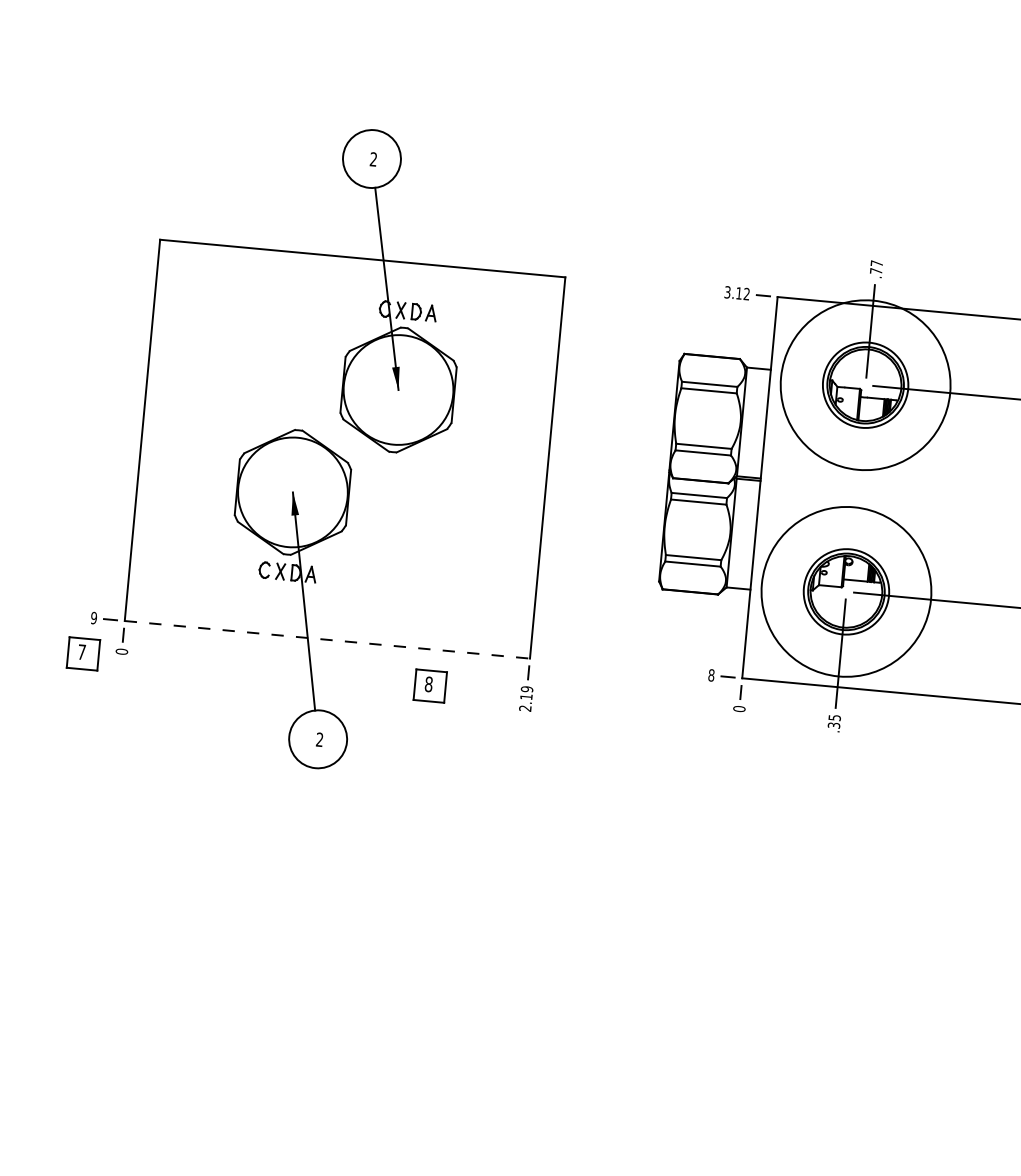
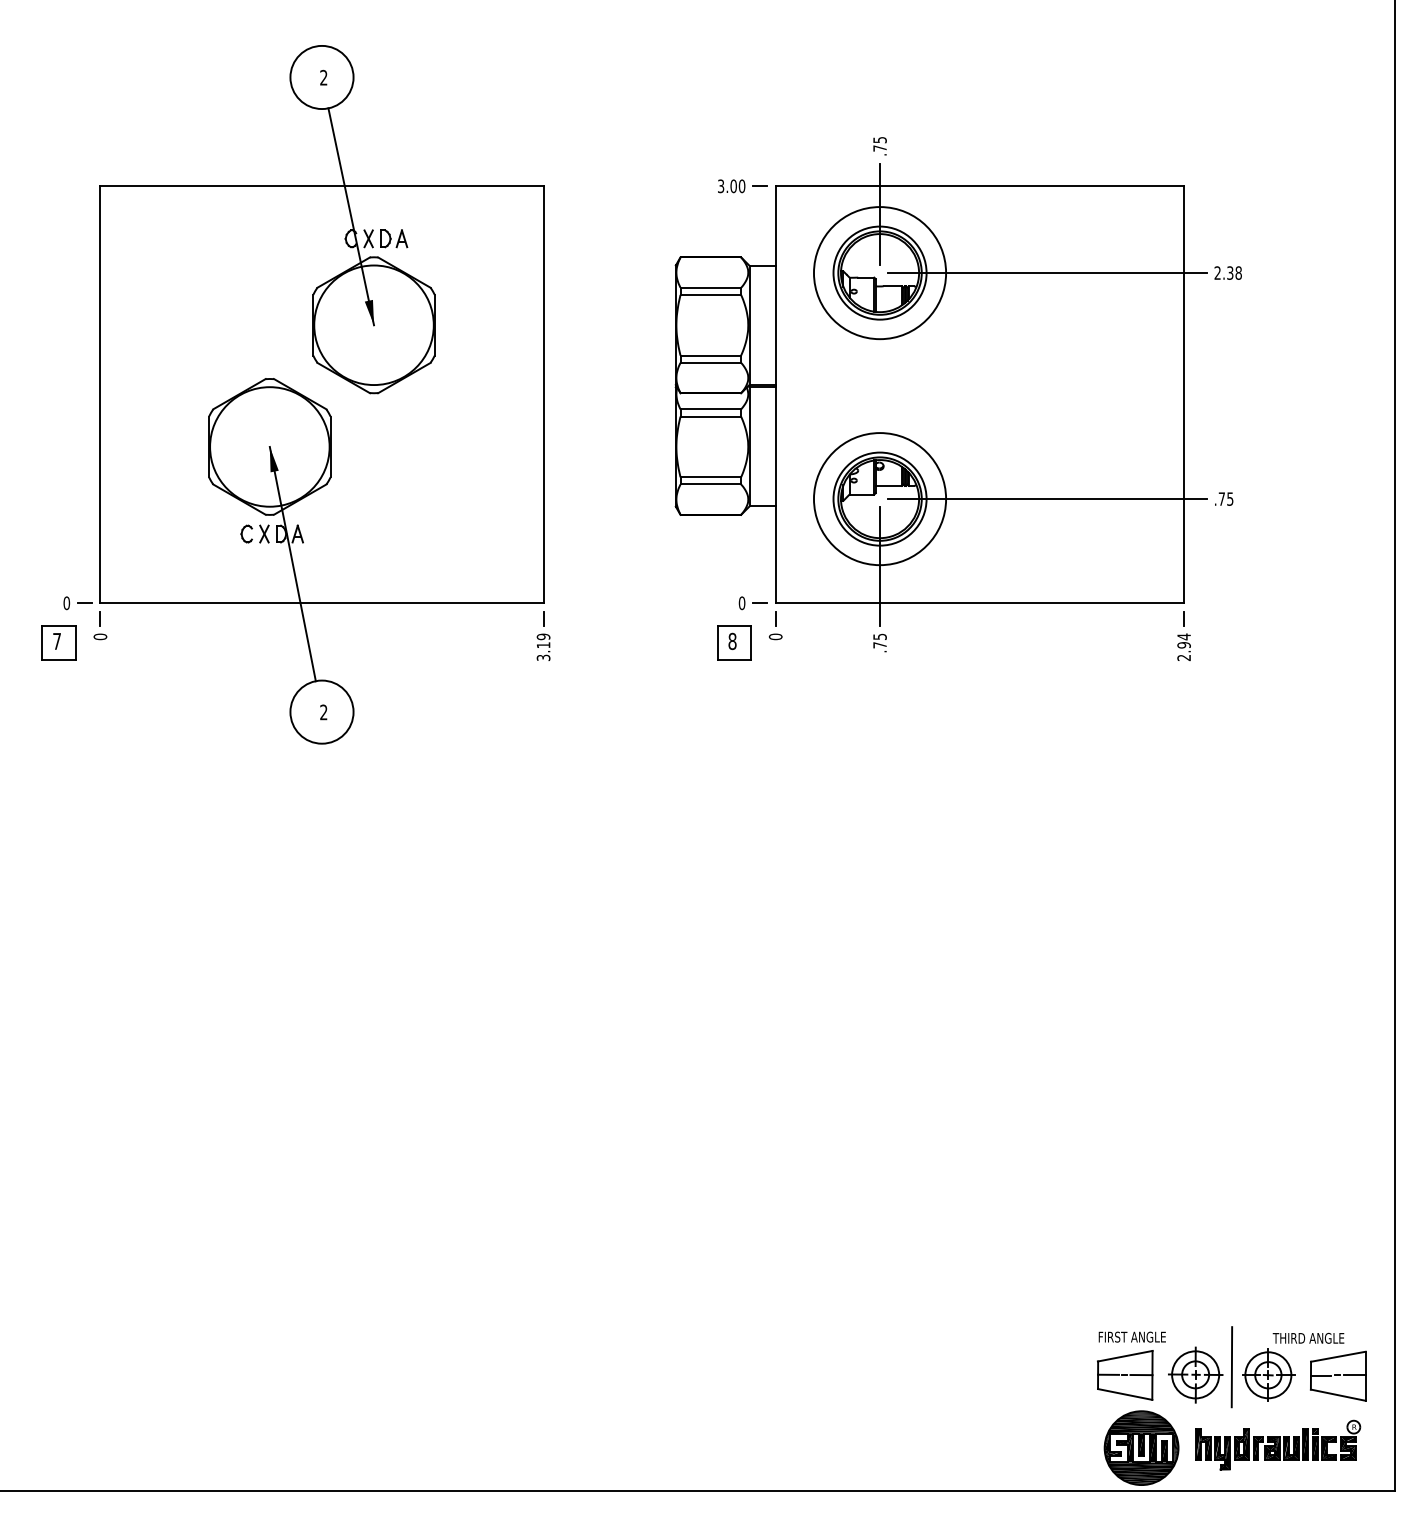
text: (876, 263) -> (879, 140), .77 -> .75
text: (742, 293) -> (737, 186), 3.12 -> 3.00
circle: (865, 385) -> (879, 273), size x0.71
circle: (845, 592) -> (879, 499), size x0.71
text: (93, 618) -> (66, 603), 9 -> 0
line: (327, 640) -> (322, 603), dashed -> solid
text: (711, 674) -> (741, 602), 8 -> 0
part: (430, 685) -> (734, 642), moved
text: (525, 708) -> (543, 657), 2.19 -> 3.19
text: (833, 725) -> (879, 645), .35 -> .75

